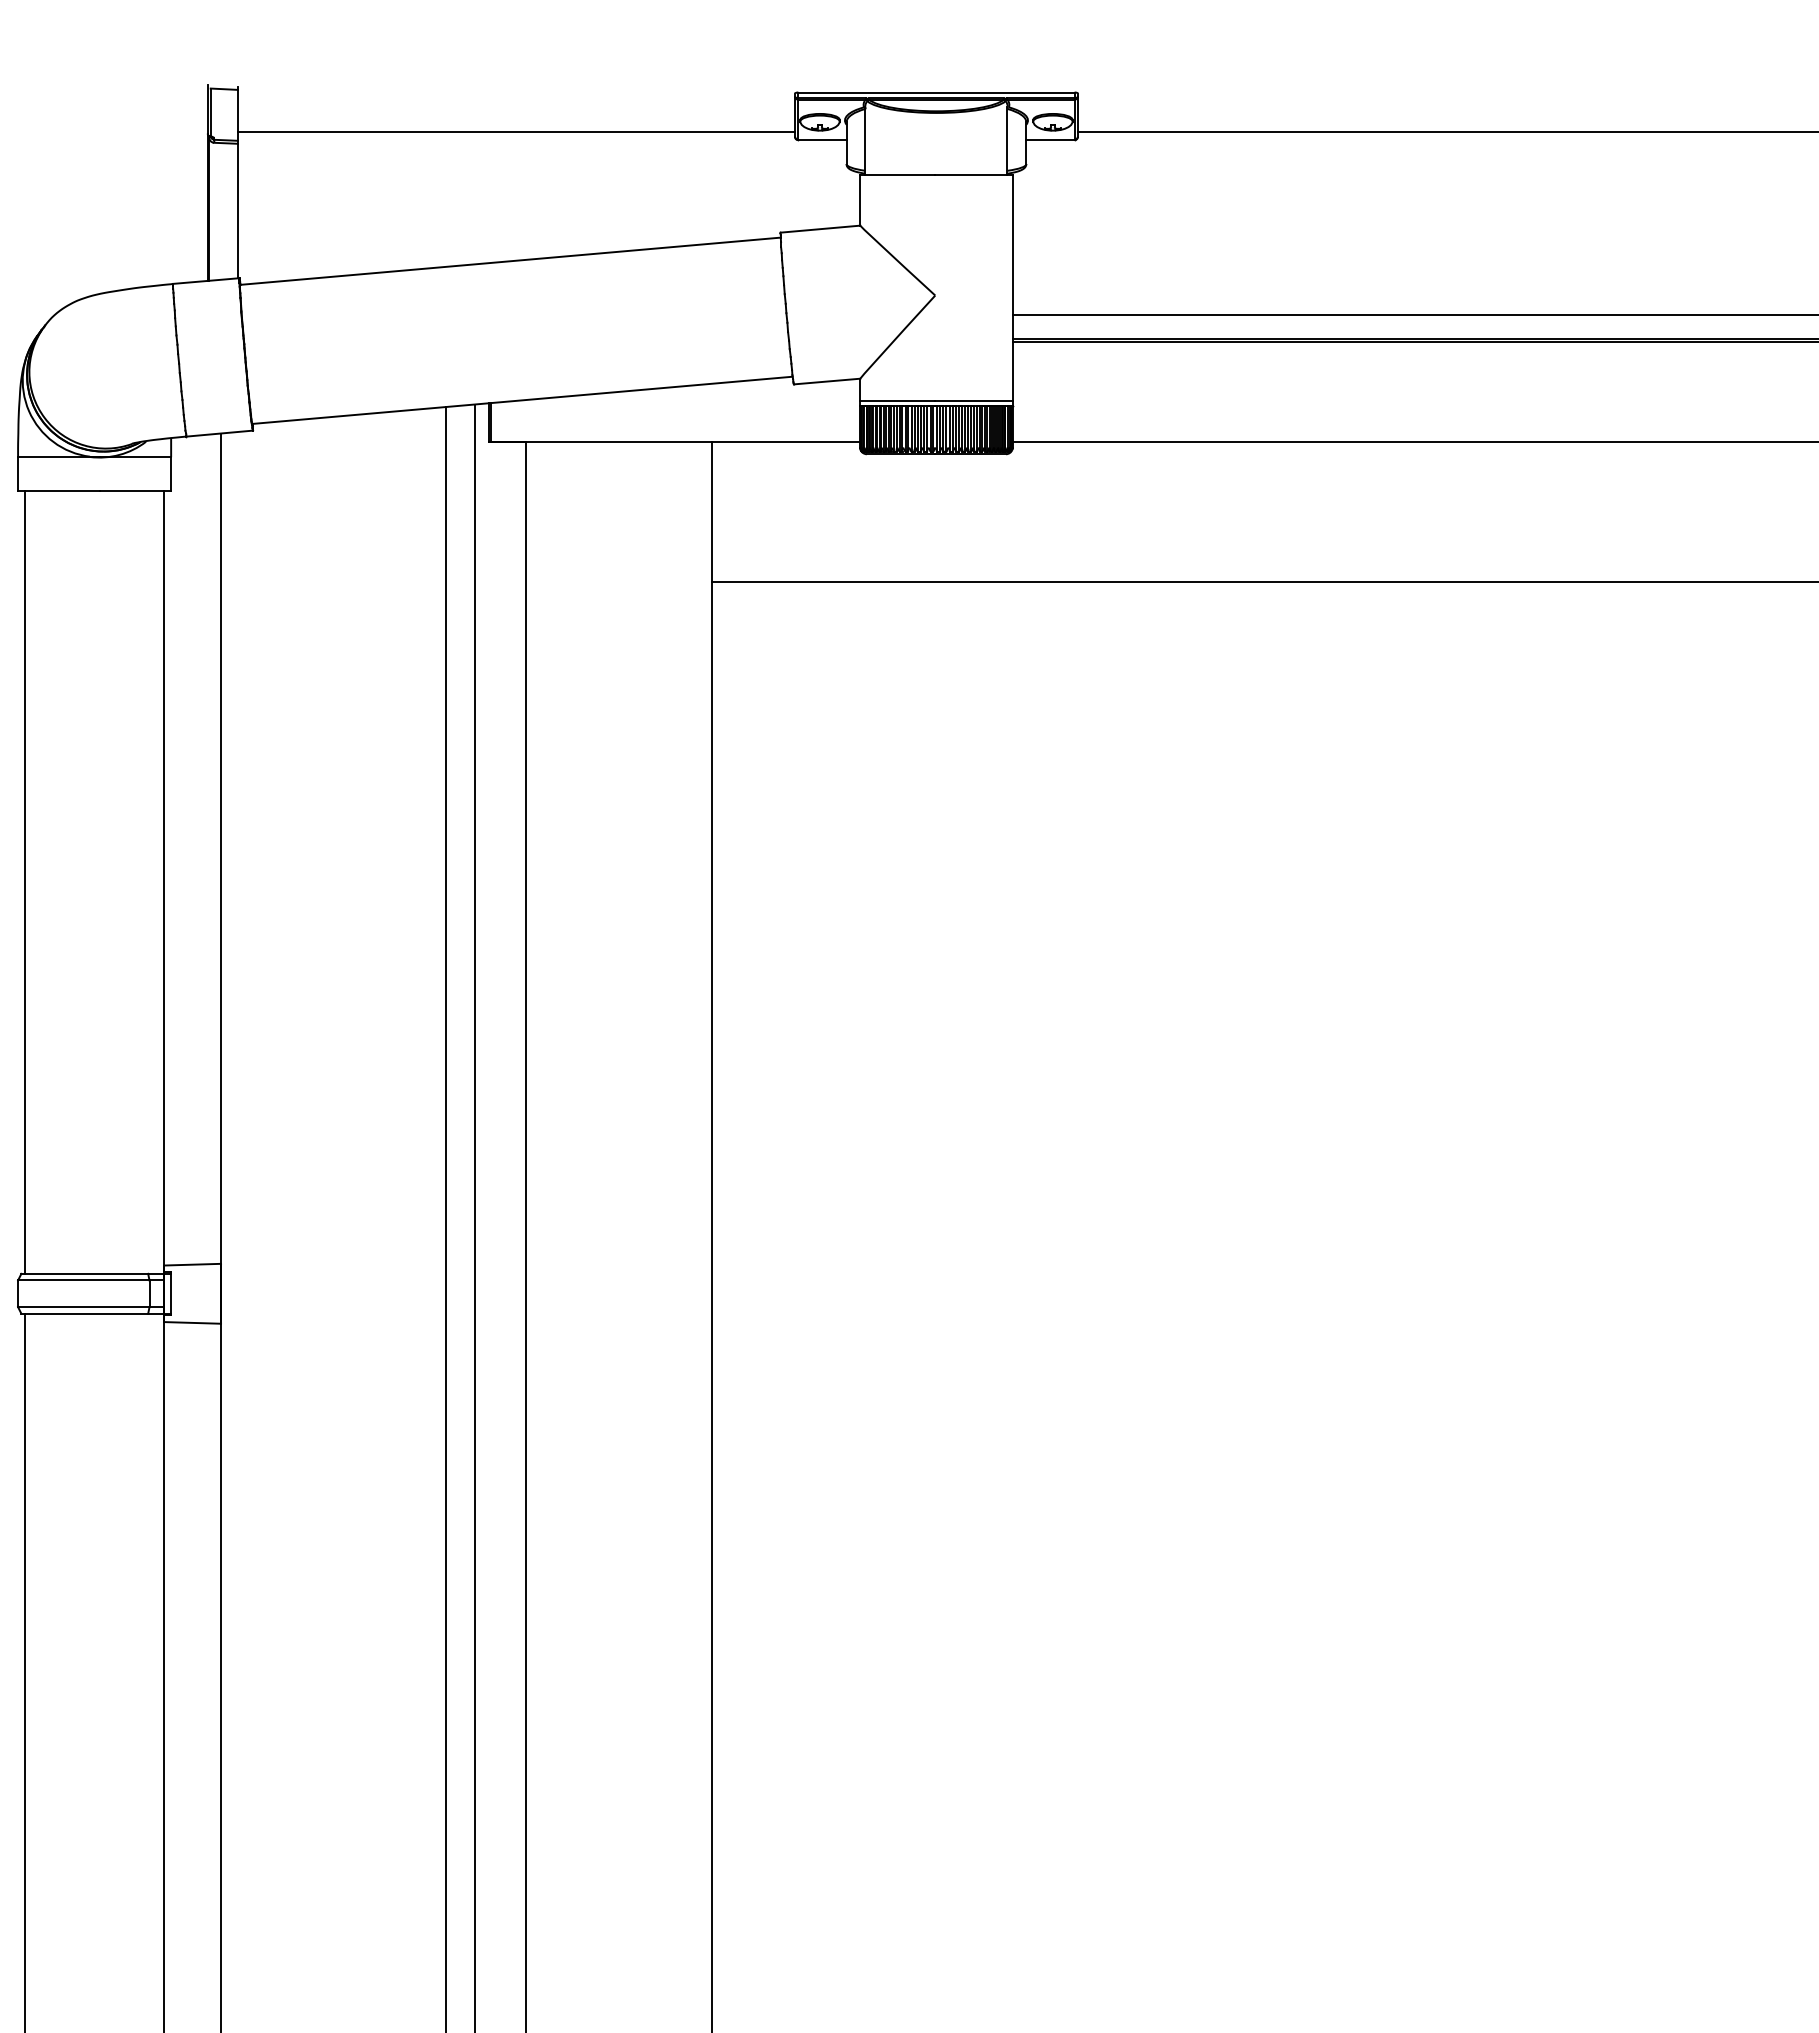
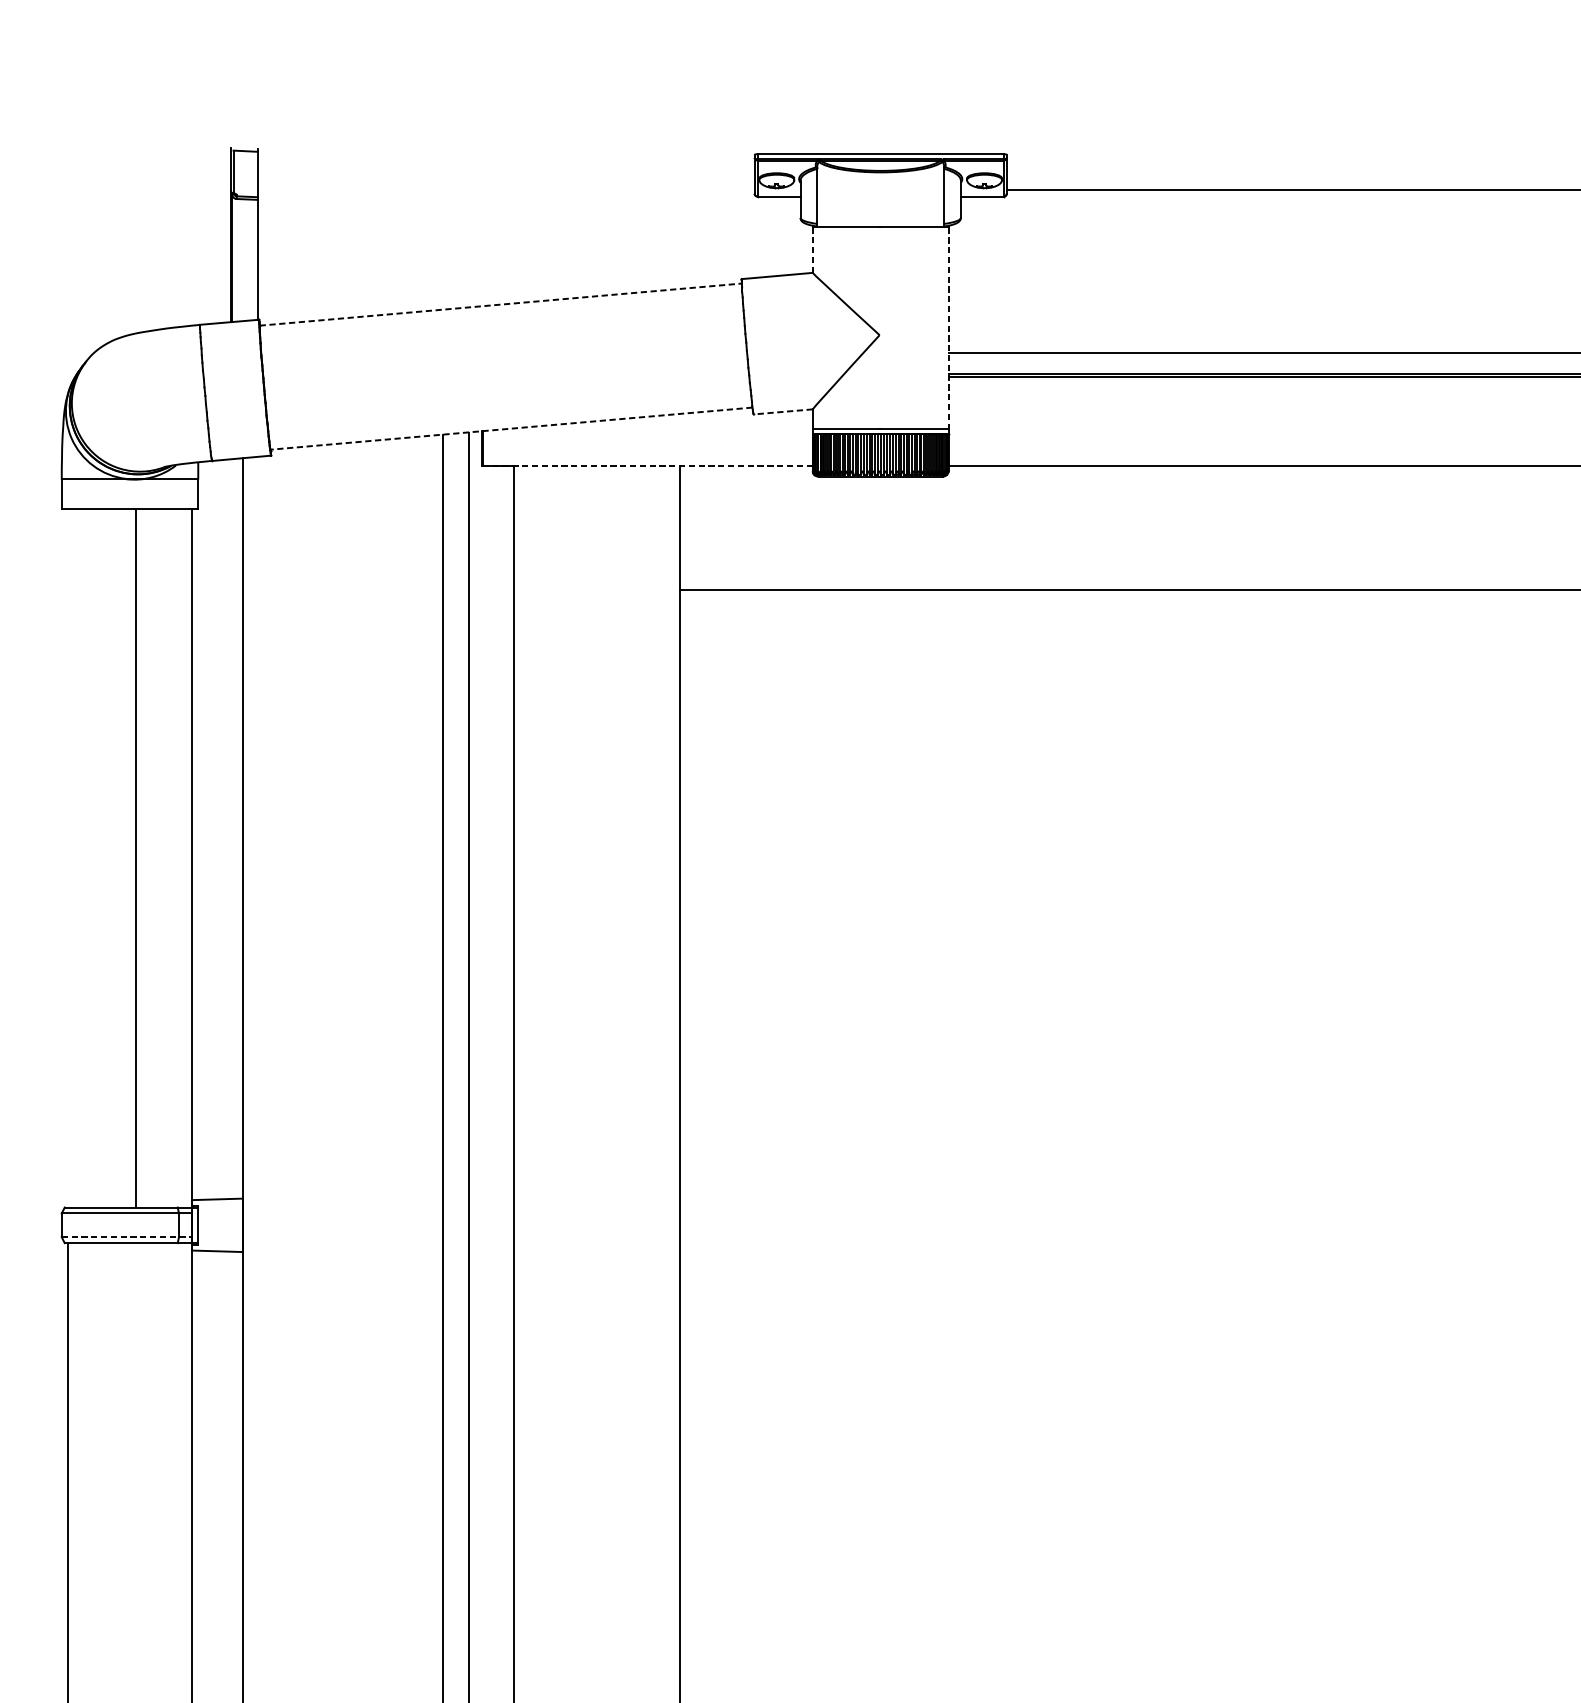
line: (516, 132) -> (506, 189), removed
line: (860, 199) -> (812, 249), solid -> dashed
line: (510, 261) -> (500, 304), solid -> dashed
line: (1012, 288) -> (948, 328), solid -> dashed
line: (826, 381) -> (782, 411), solid -> dashed
line: (521, 400) -> (510, 428), solid -> dashed
line: (675, 441) -> (647, 465), solid -> dashed
line: (24, 881) -> (136, 857), moved
line: (91, 1307) -> (127, 1237), solid -> dashed

